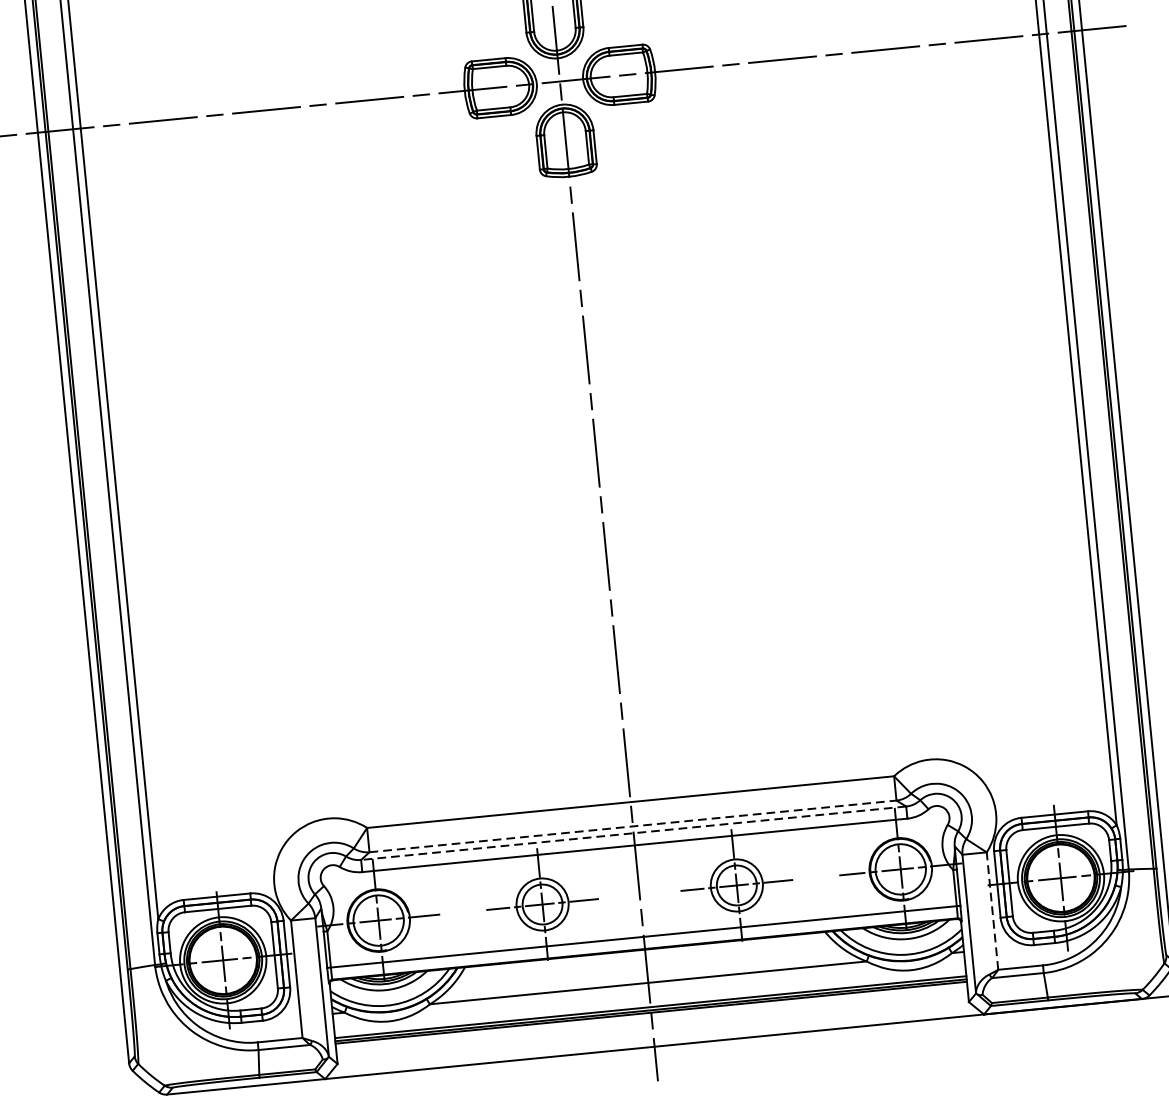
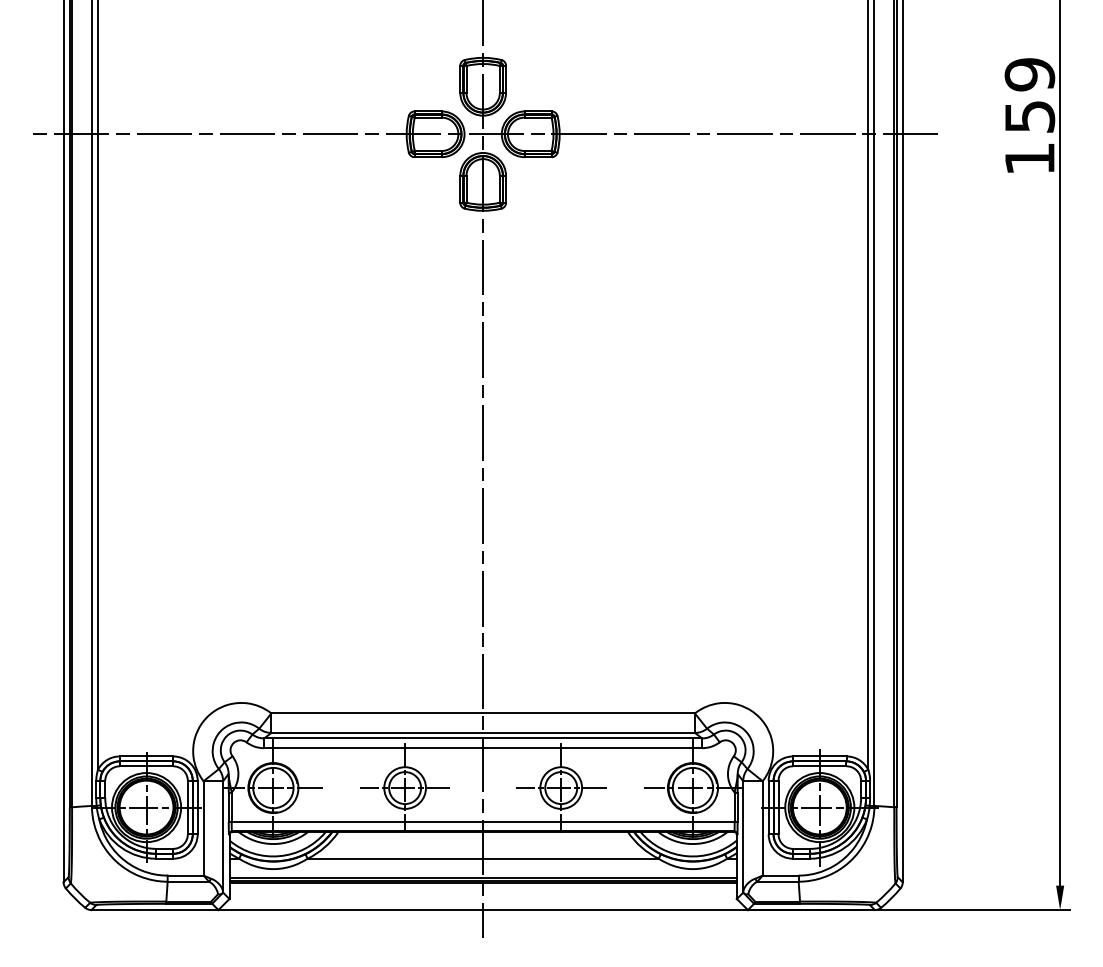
line: (633, 825) -> (483, 732), dashed -> solid
line: (632, 833) -> (482, 738), dashed -> solid
line: (992, 909) -> (762, 827), dashed -> solid

